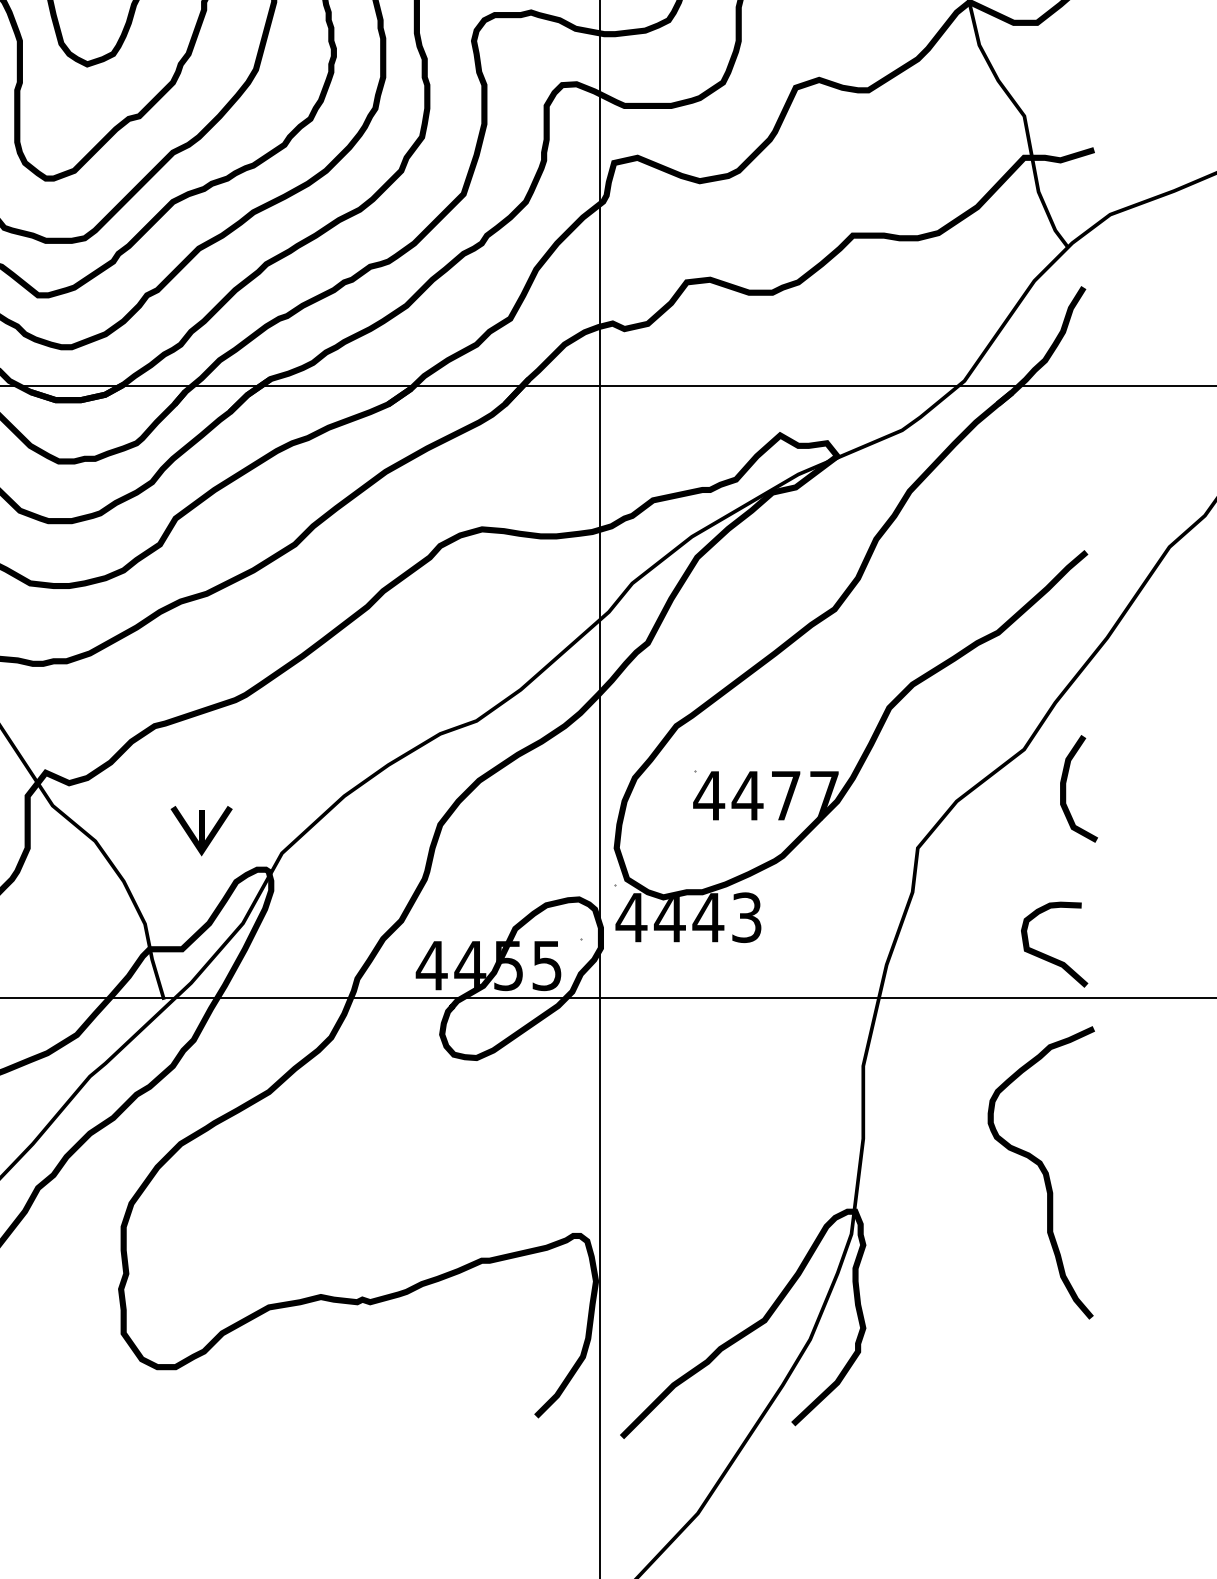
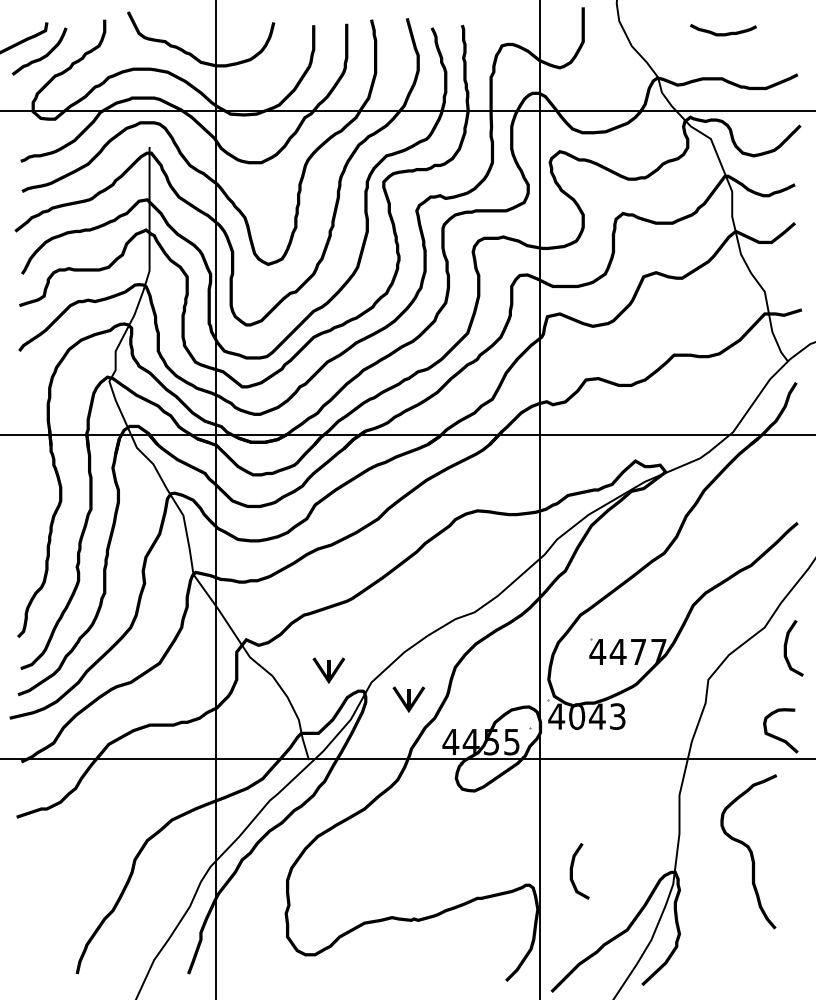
part: (351, 885) -> (408, 699), added
text: (668, 917) -> (576, 716), 4443 -> 4043
curve: (1040, 1172) -> (748, 851), moved
curve: (661, 1209) -> (572, 871), added

